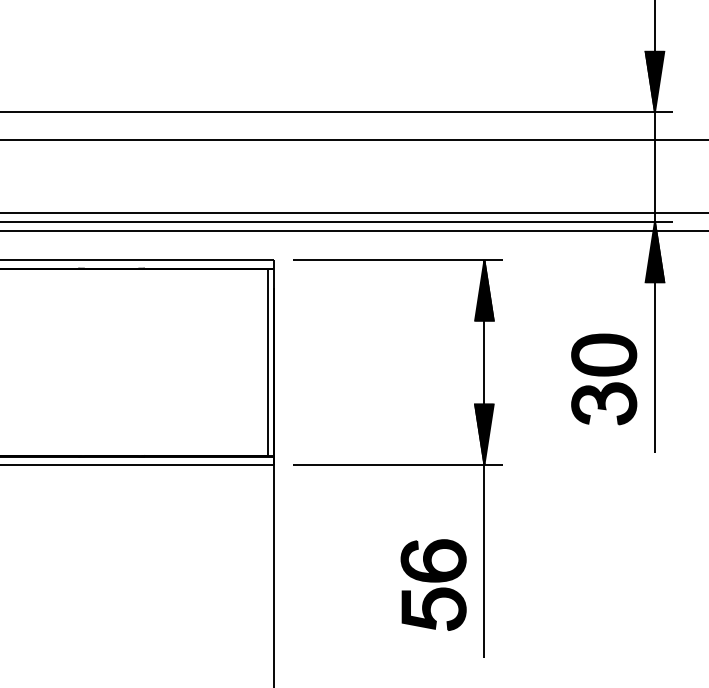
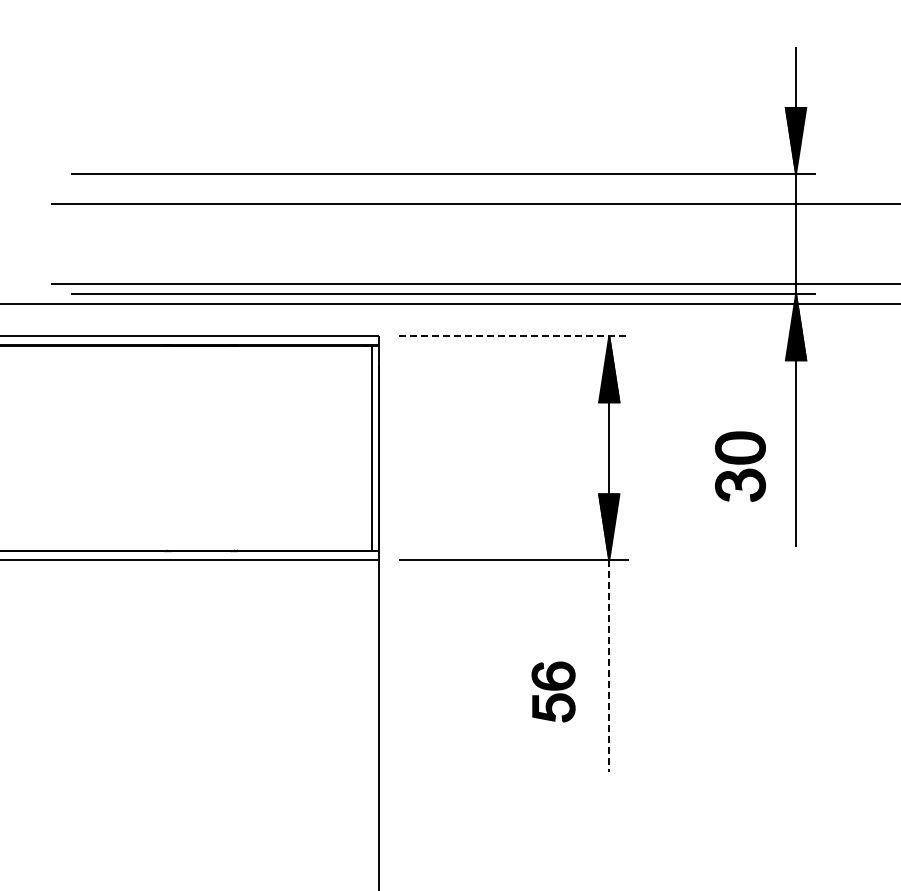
line: (397, 260) -> (514, 336), solid -> dashed
part: (604, 379) -> (740, 466), size x0.7
line: (484, 561) -> (609, 666), solid -> dashed
part: (433, 584) -> (553, 691), size x0.6

